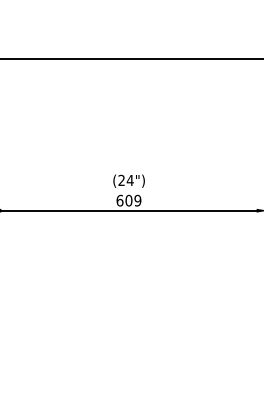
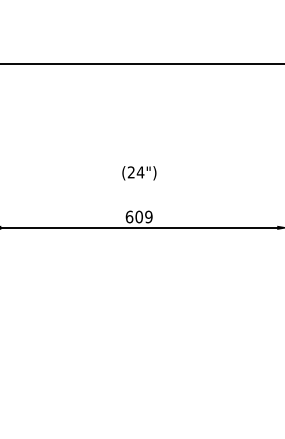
text: (128, 180) -> (138, 172), moved

